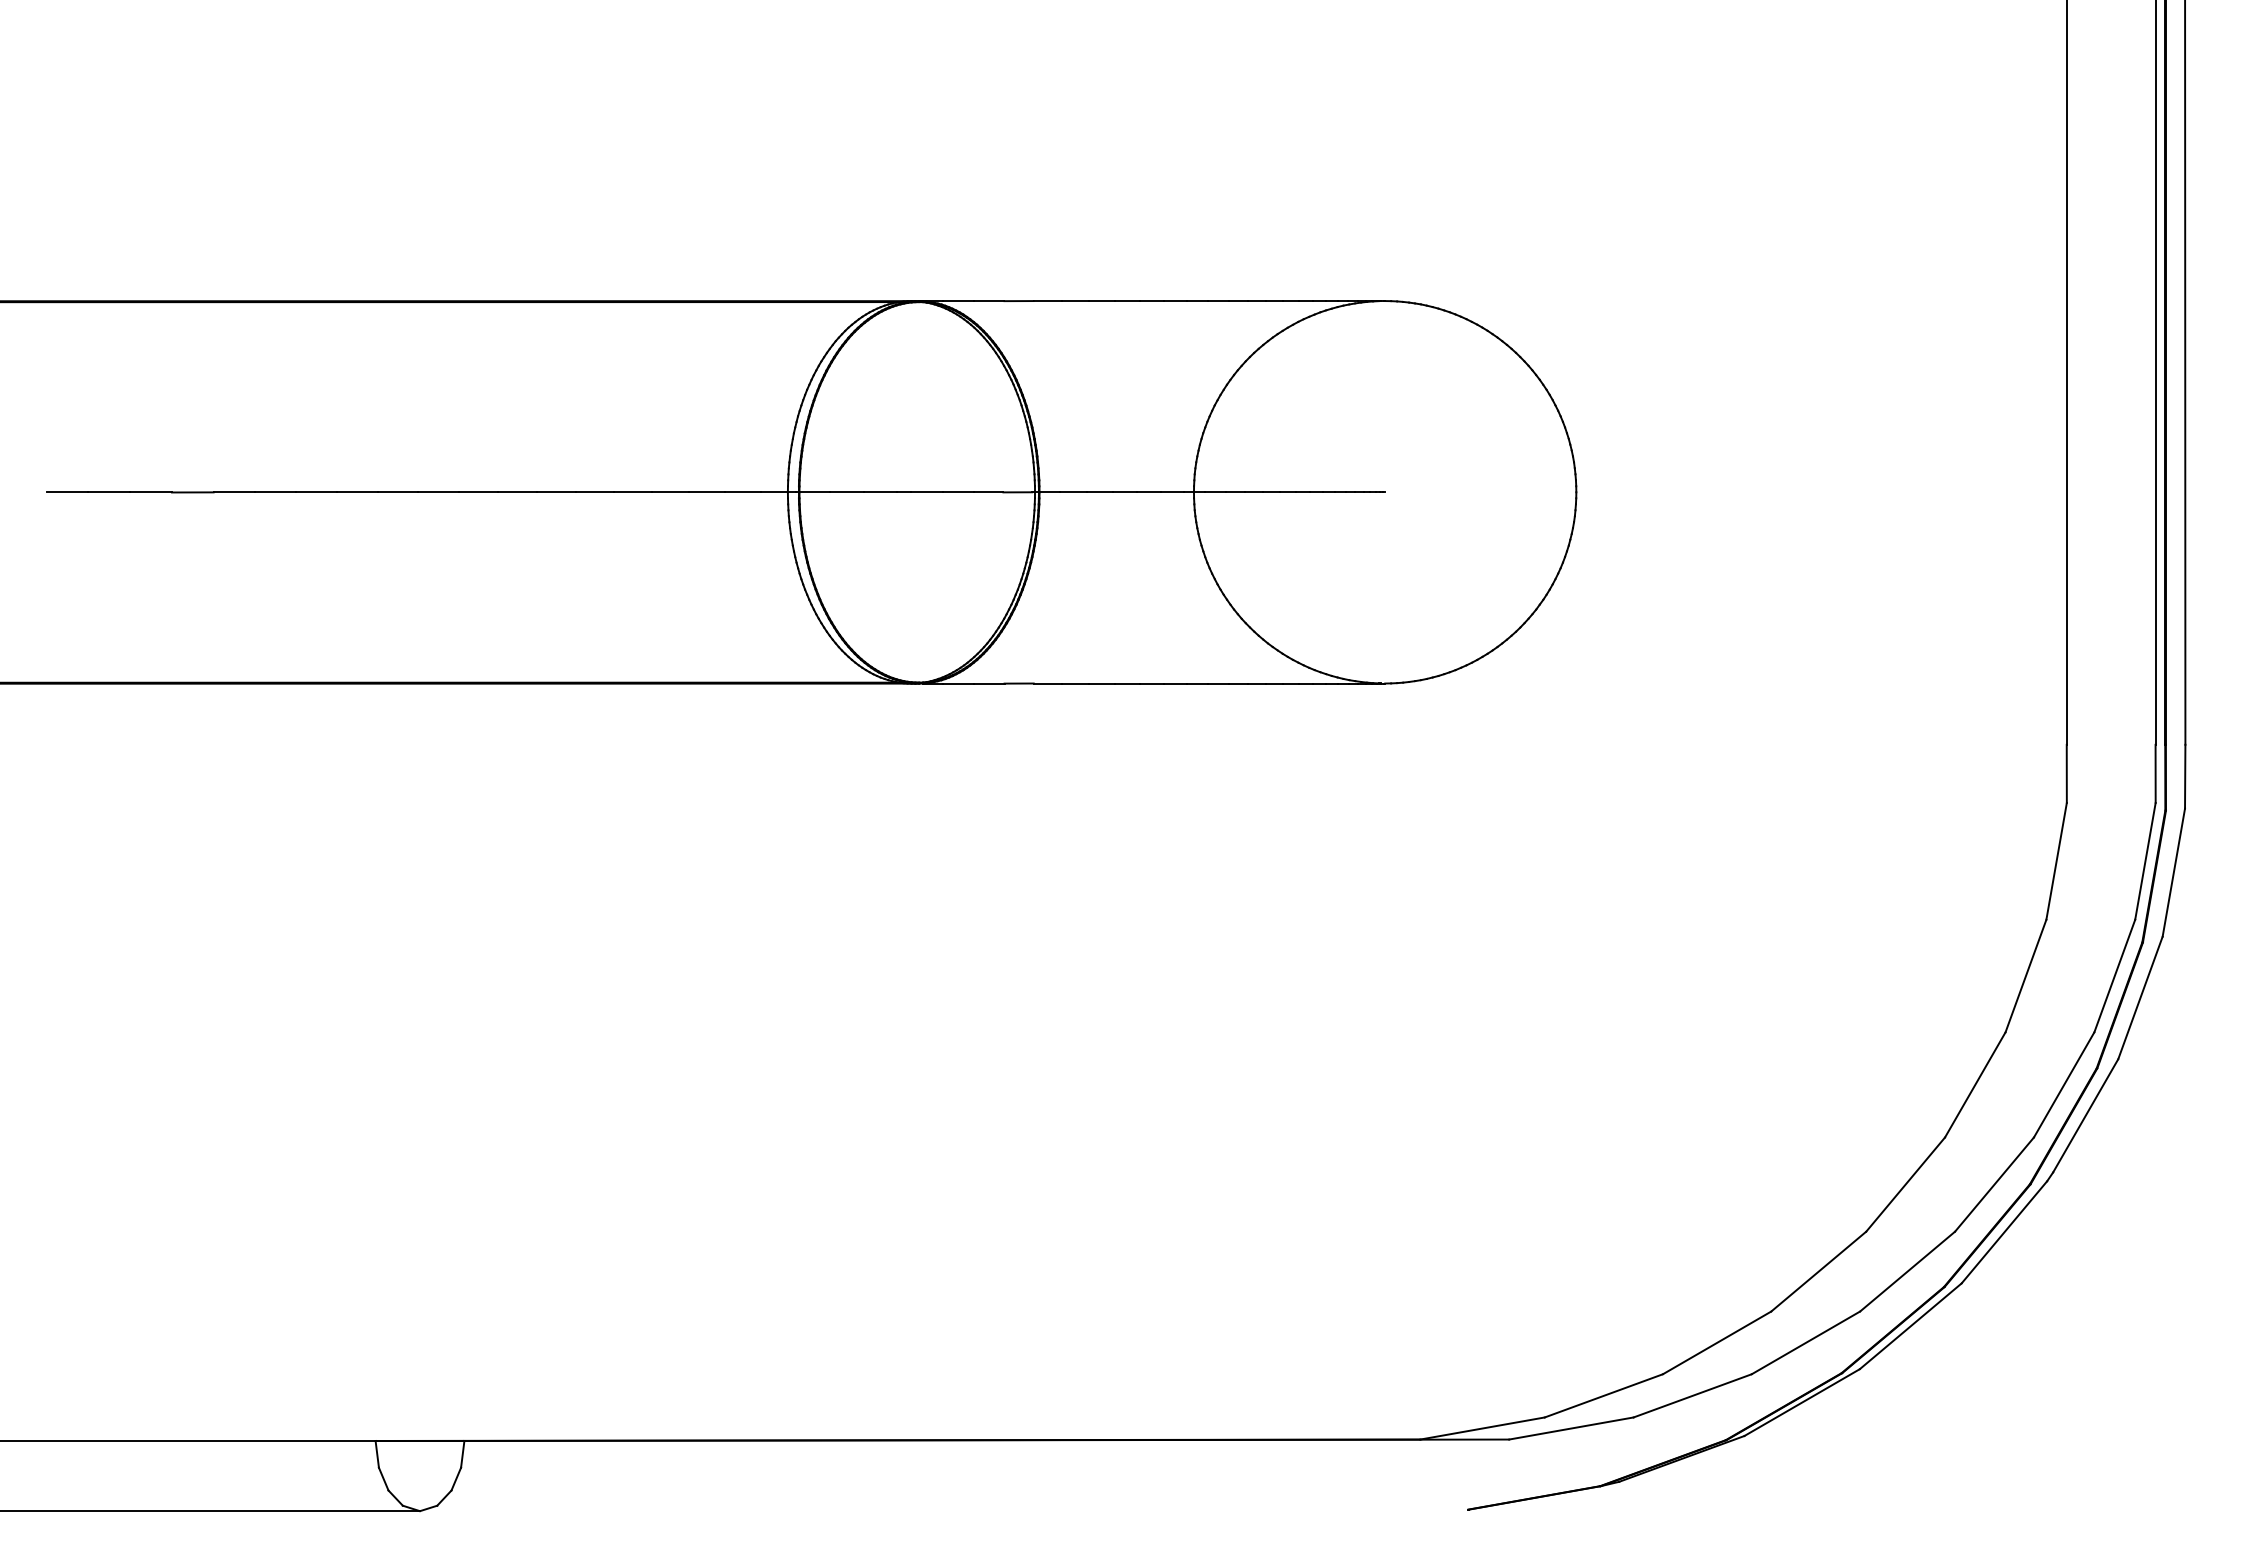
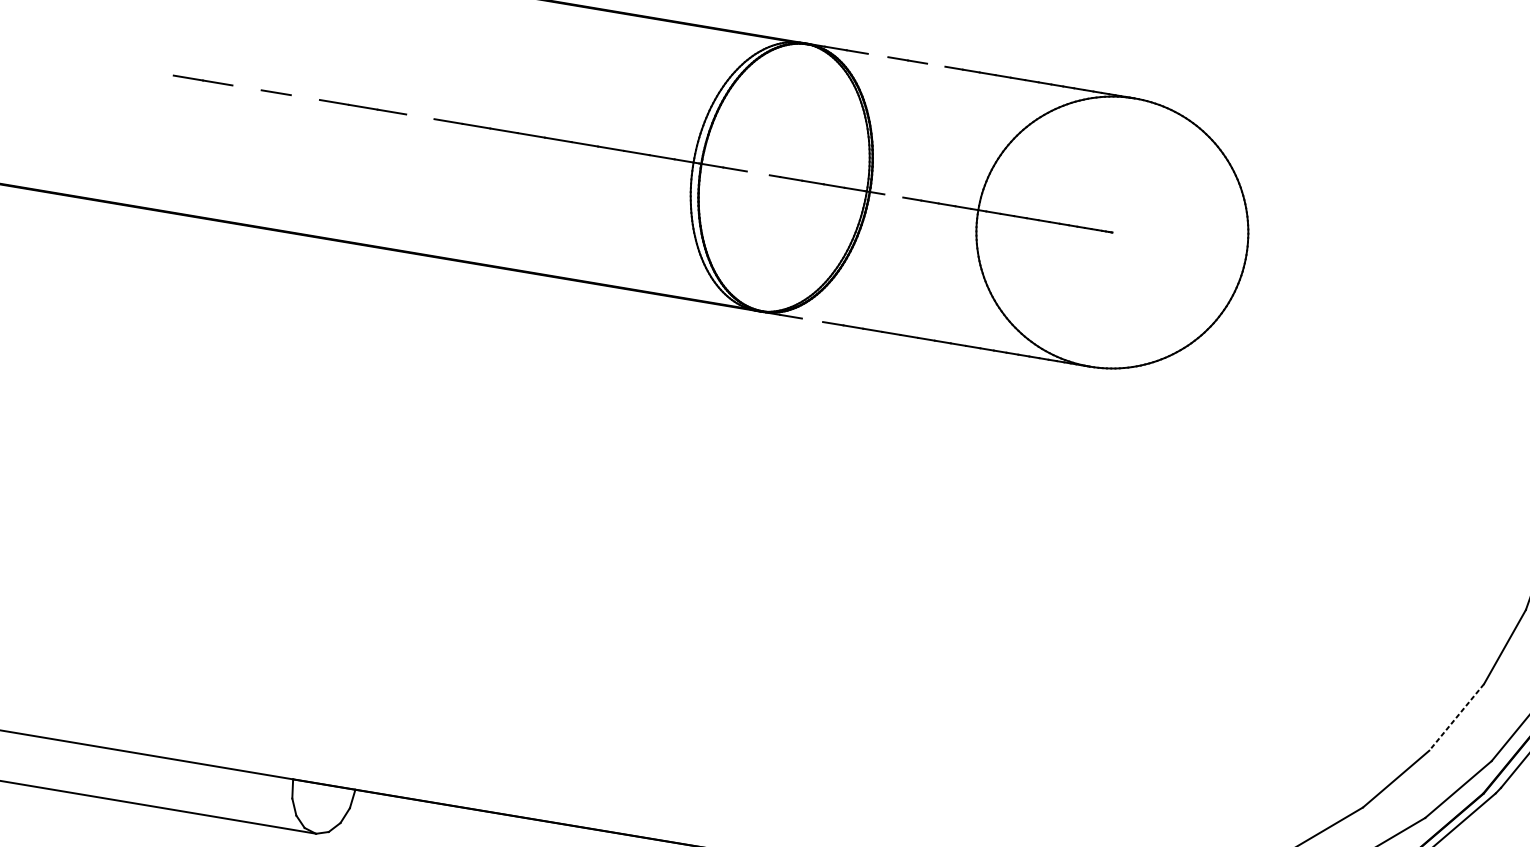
line: (1018, 301) -> (877, 55), removed
line: (1101, 301) -> (935, 65), removed
line: (151, 492) -> (247, 87), removed
line: (234, 492) -> (305, 97), removed
line: (398, 492) -> (420, 116), removed
line: (879, 492) -> (757, 173), removed
line: (1073, 492) -> (893, 196), removed
line: (989, 683) -> (812, 320), removed
line: (1975, 1084) -> (1456, 717), solid -> dashed

